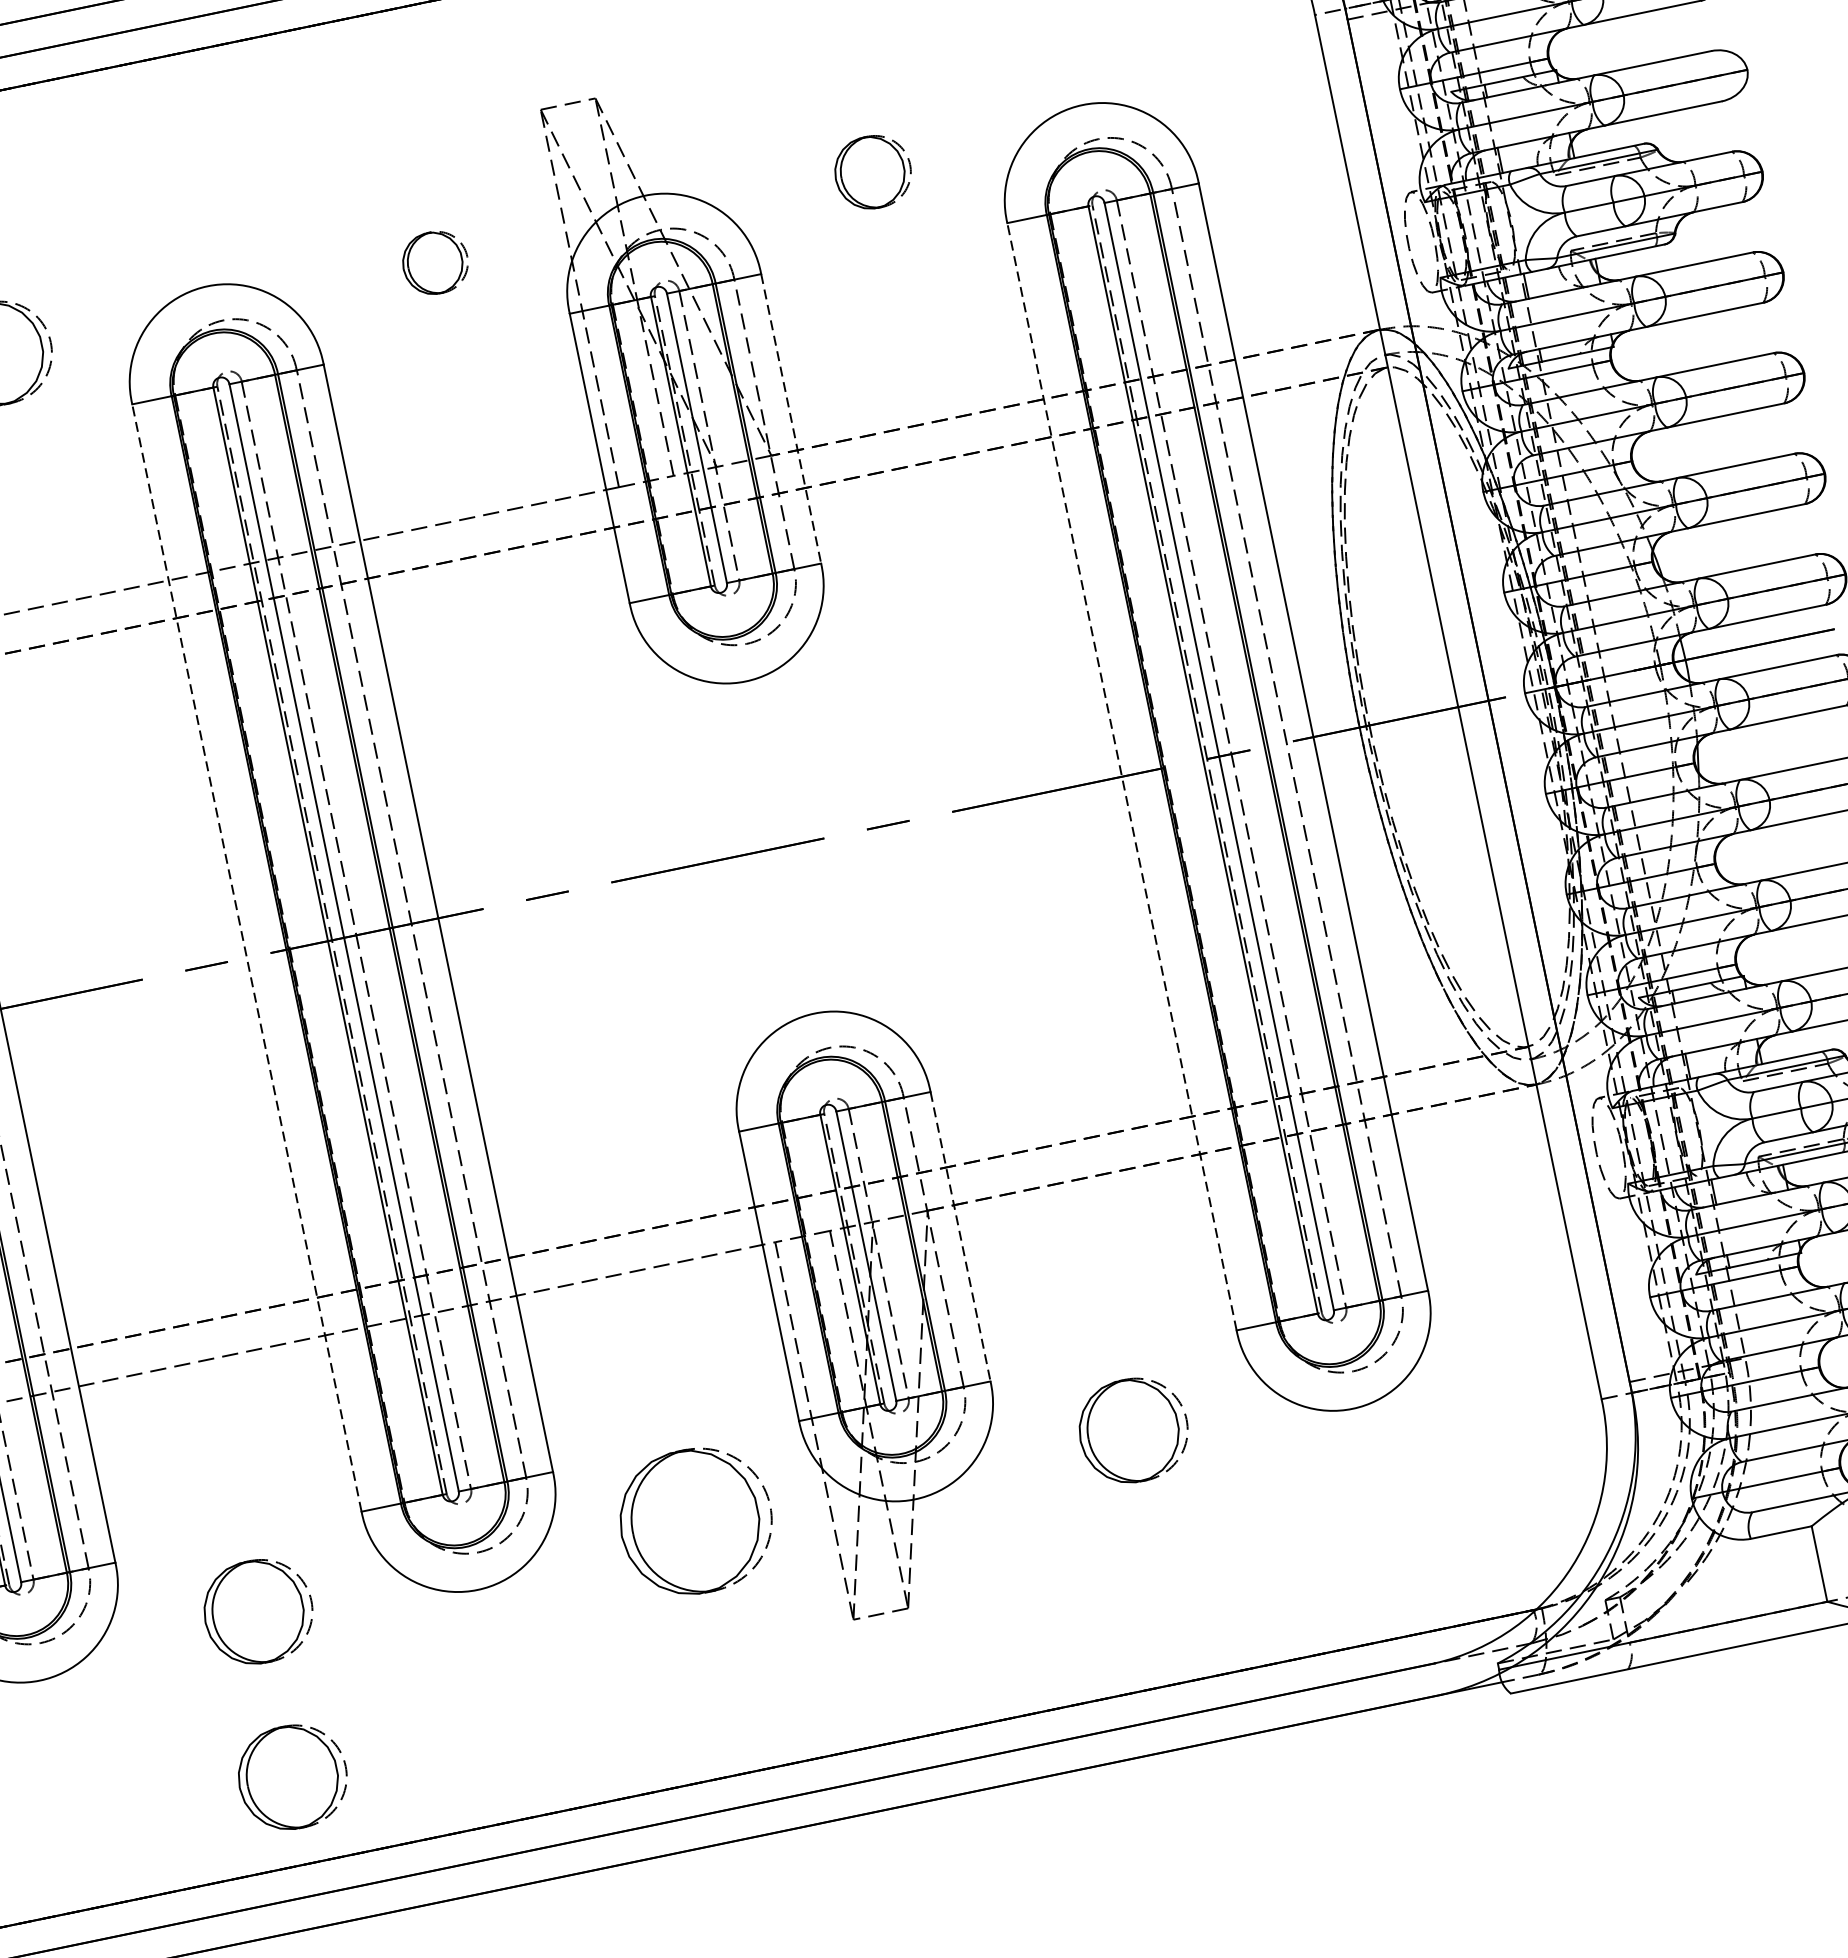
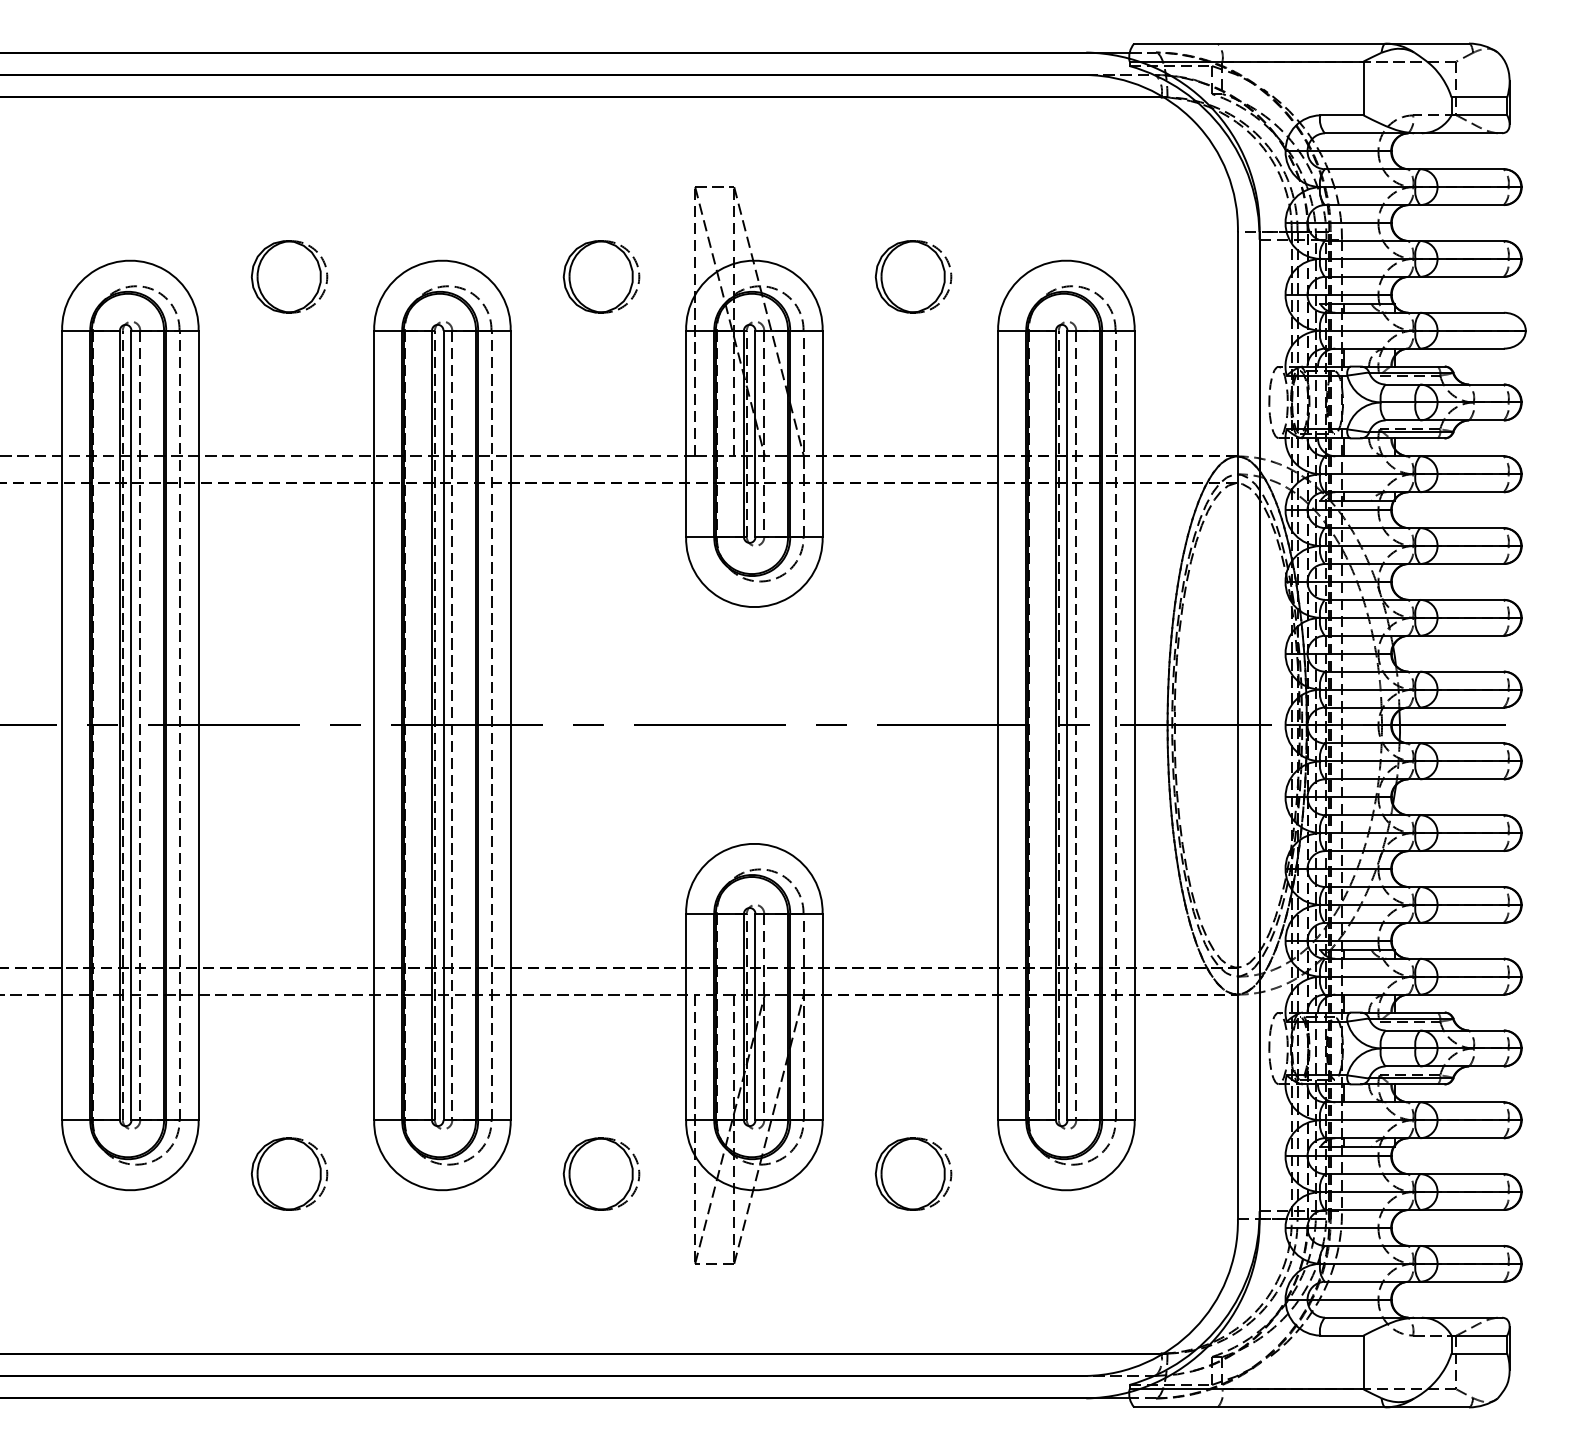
part: (872, 171) -> (913, 276), size x1.43
part: (435, 262) -> (601, 276), size x1.67
line: (791, 419) -> (822, 434), dashed -> solid
line: (1122, 776) -> (998, 725), dashed -> solid
line: (247, 957) -> (374, 725), dashed -> solid
line: (960, 1237) -> (822, 1017), dashed -> solid
part: (695, 1520) -> (601, 1173), size x0.71
part: (292, 1776) -> (289, 1291), removed

